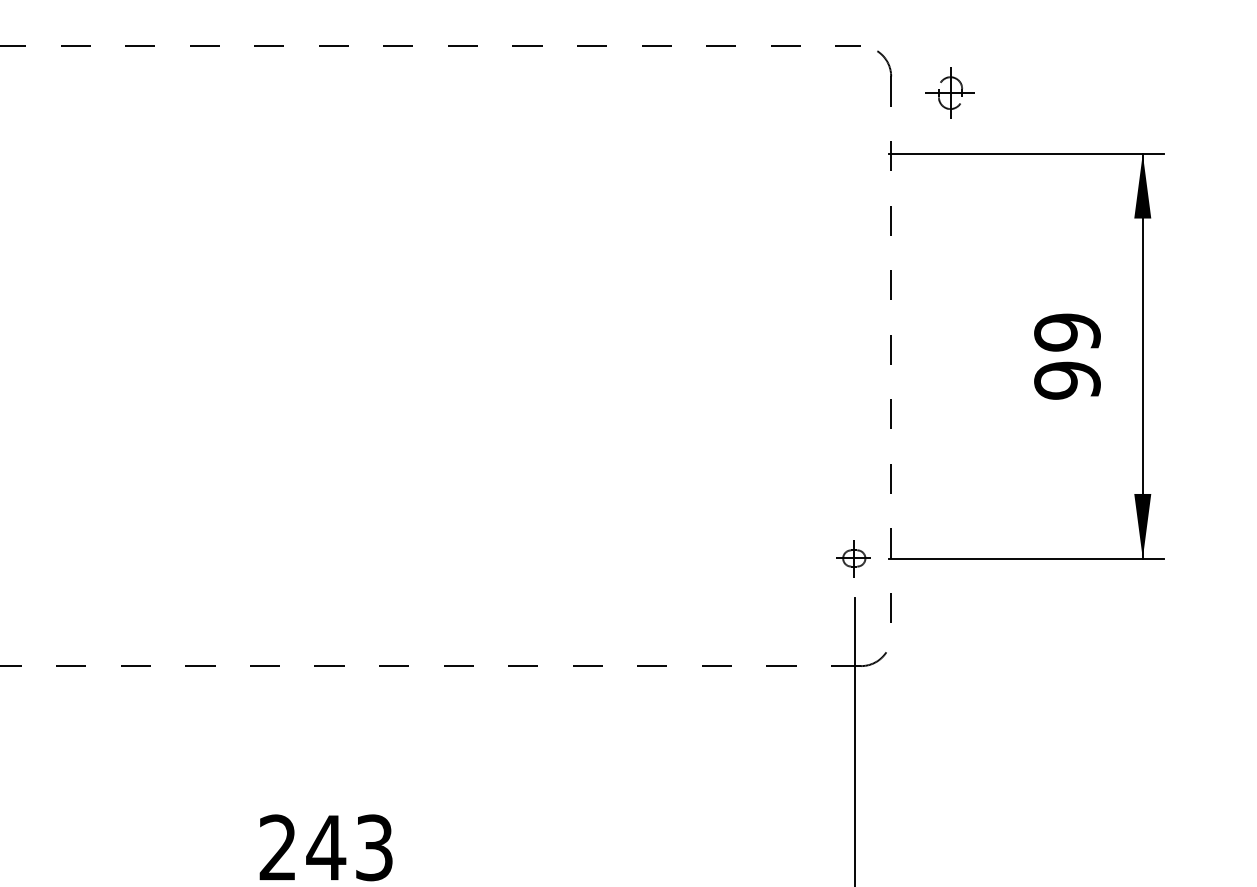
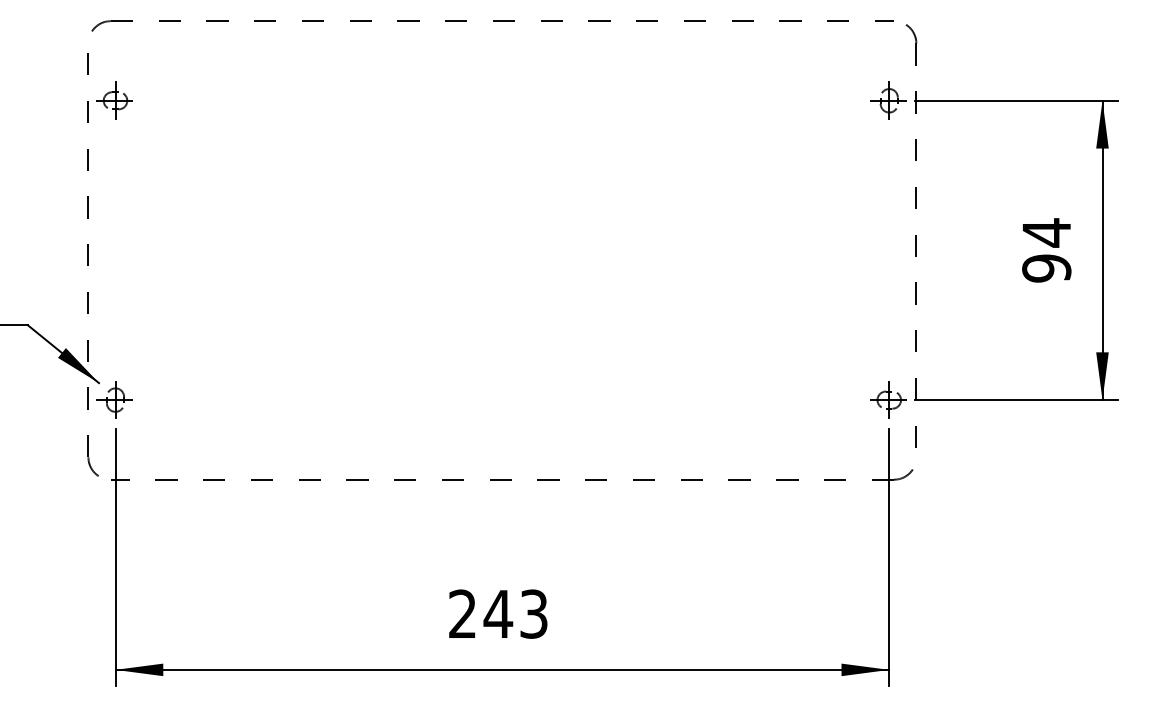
part: (949, 92) -> (888, 100), moved
text: (1067, 331) -> (1046, 232), 99 -> 94
part: (853, 557) -> (888, 399), size x1.43

